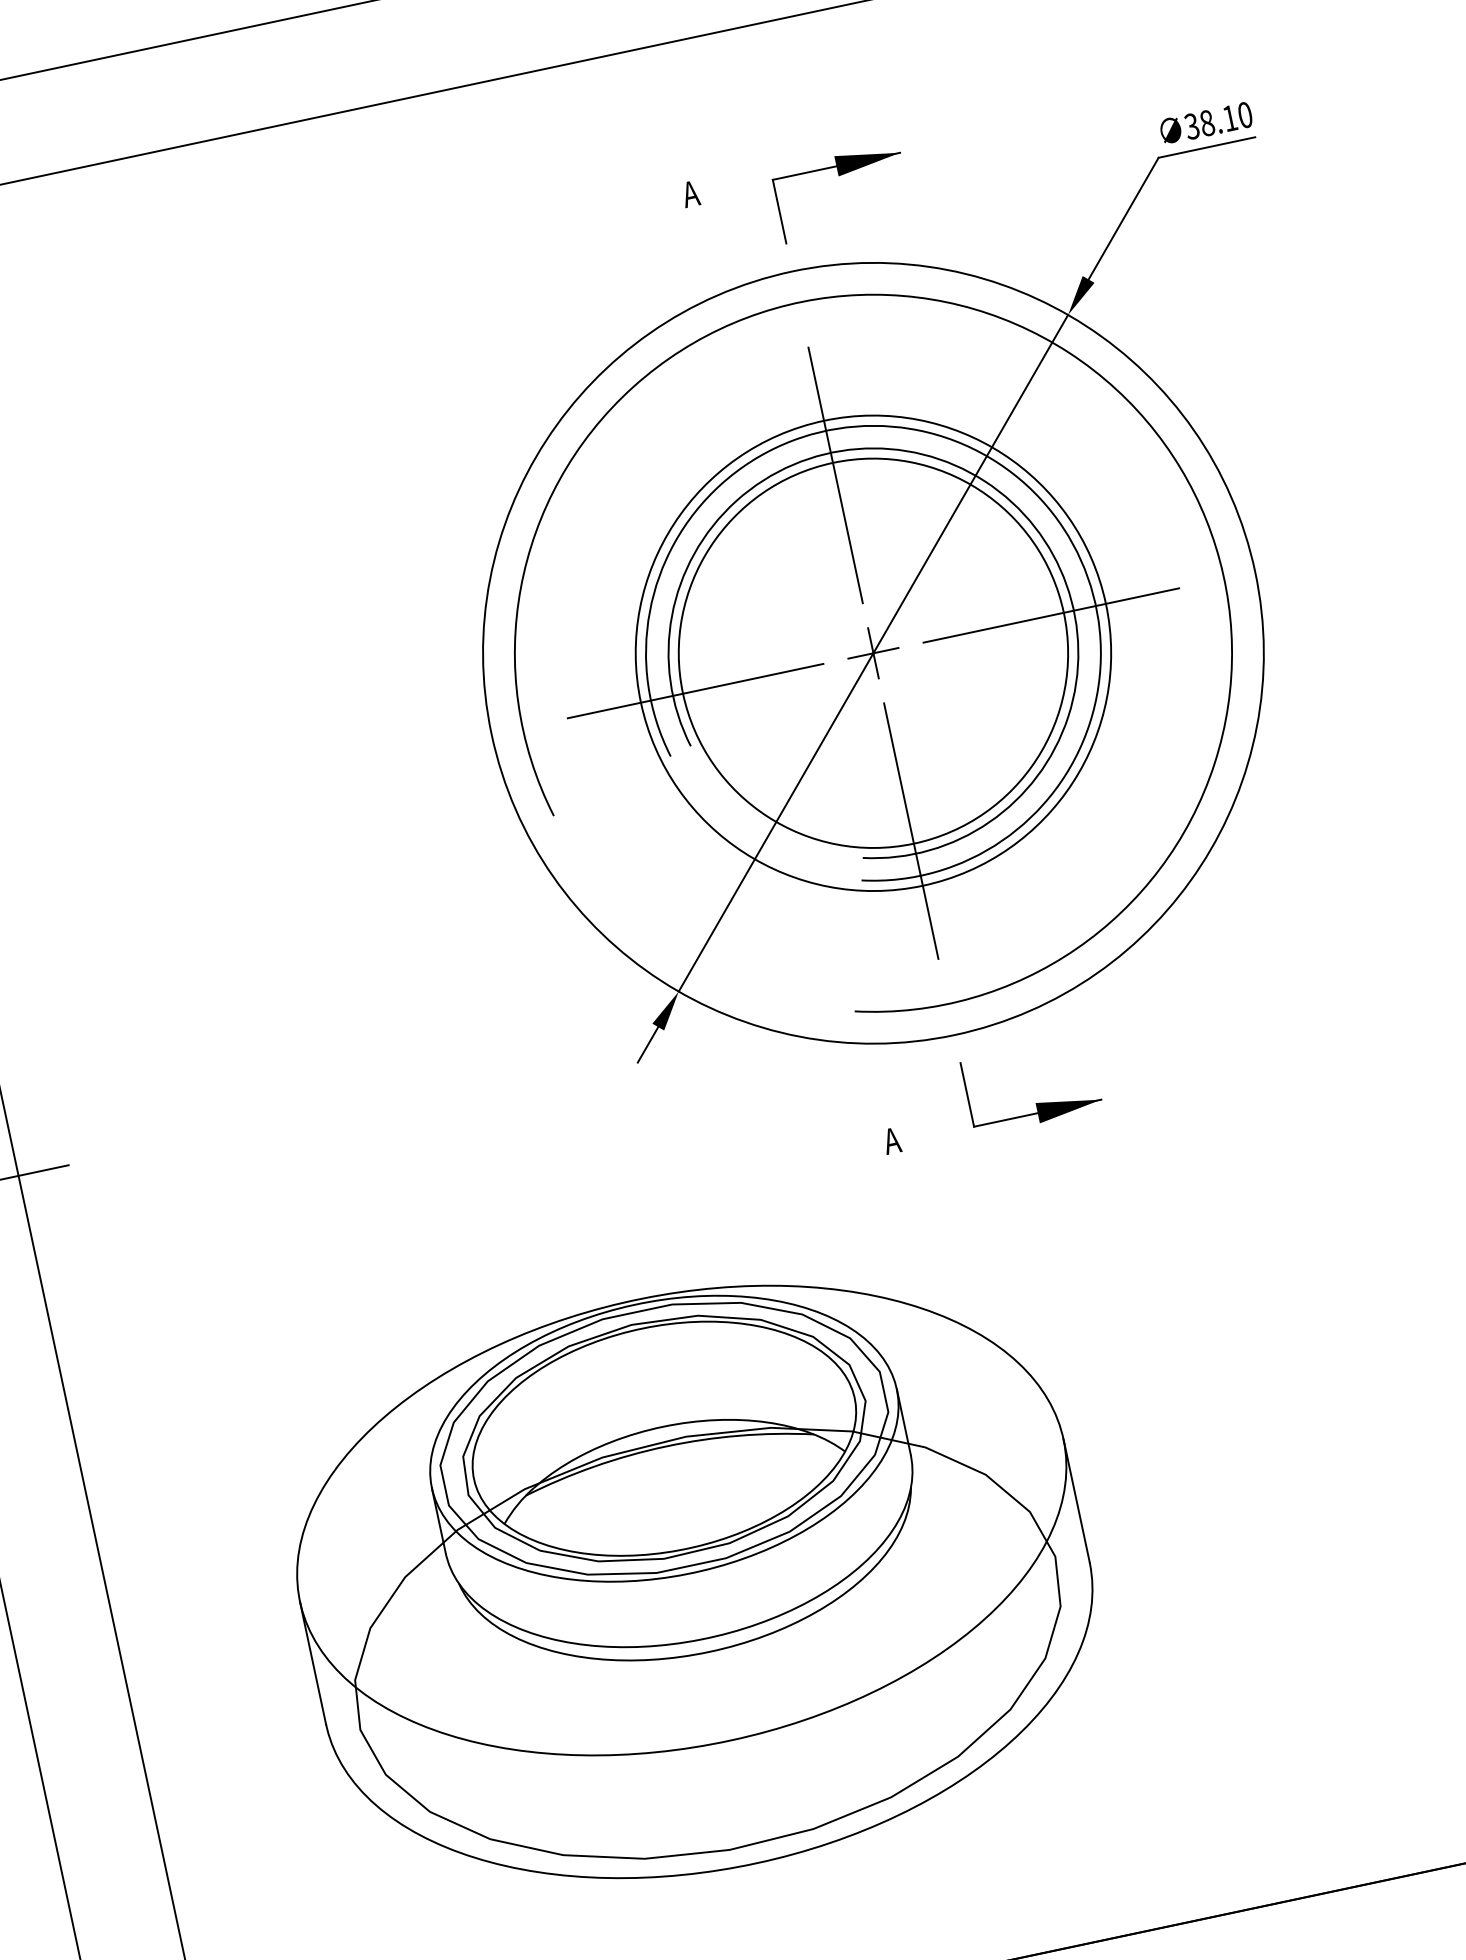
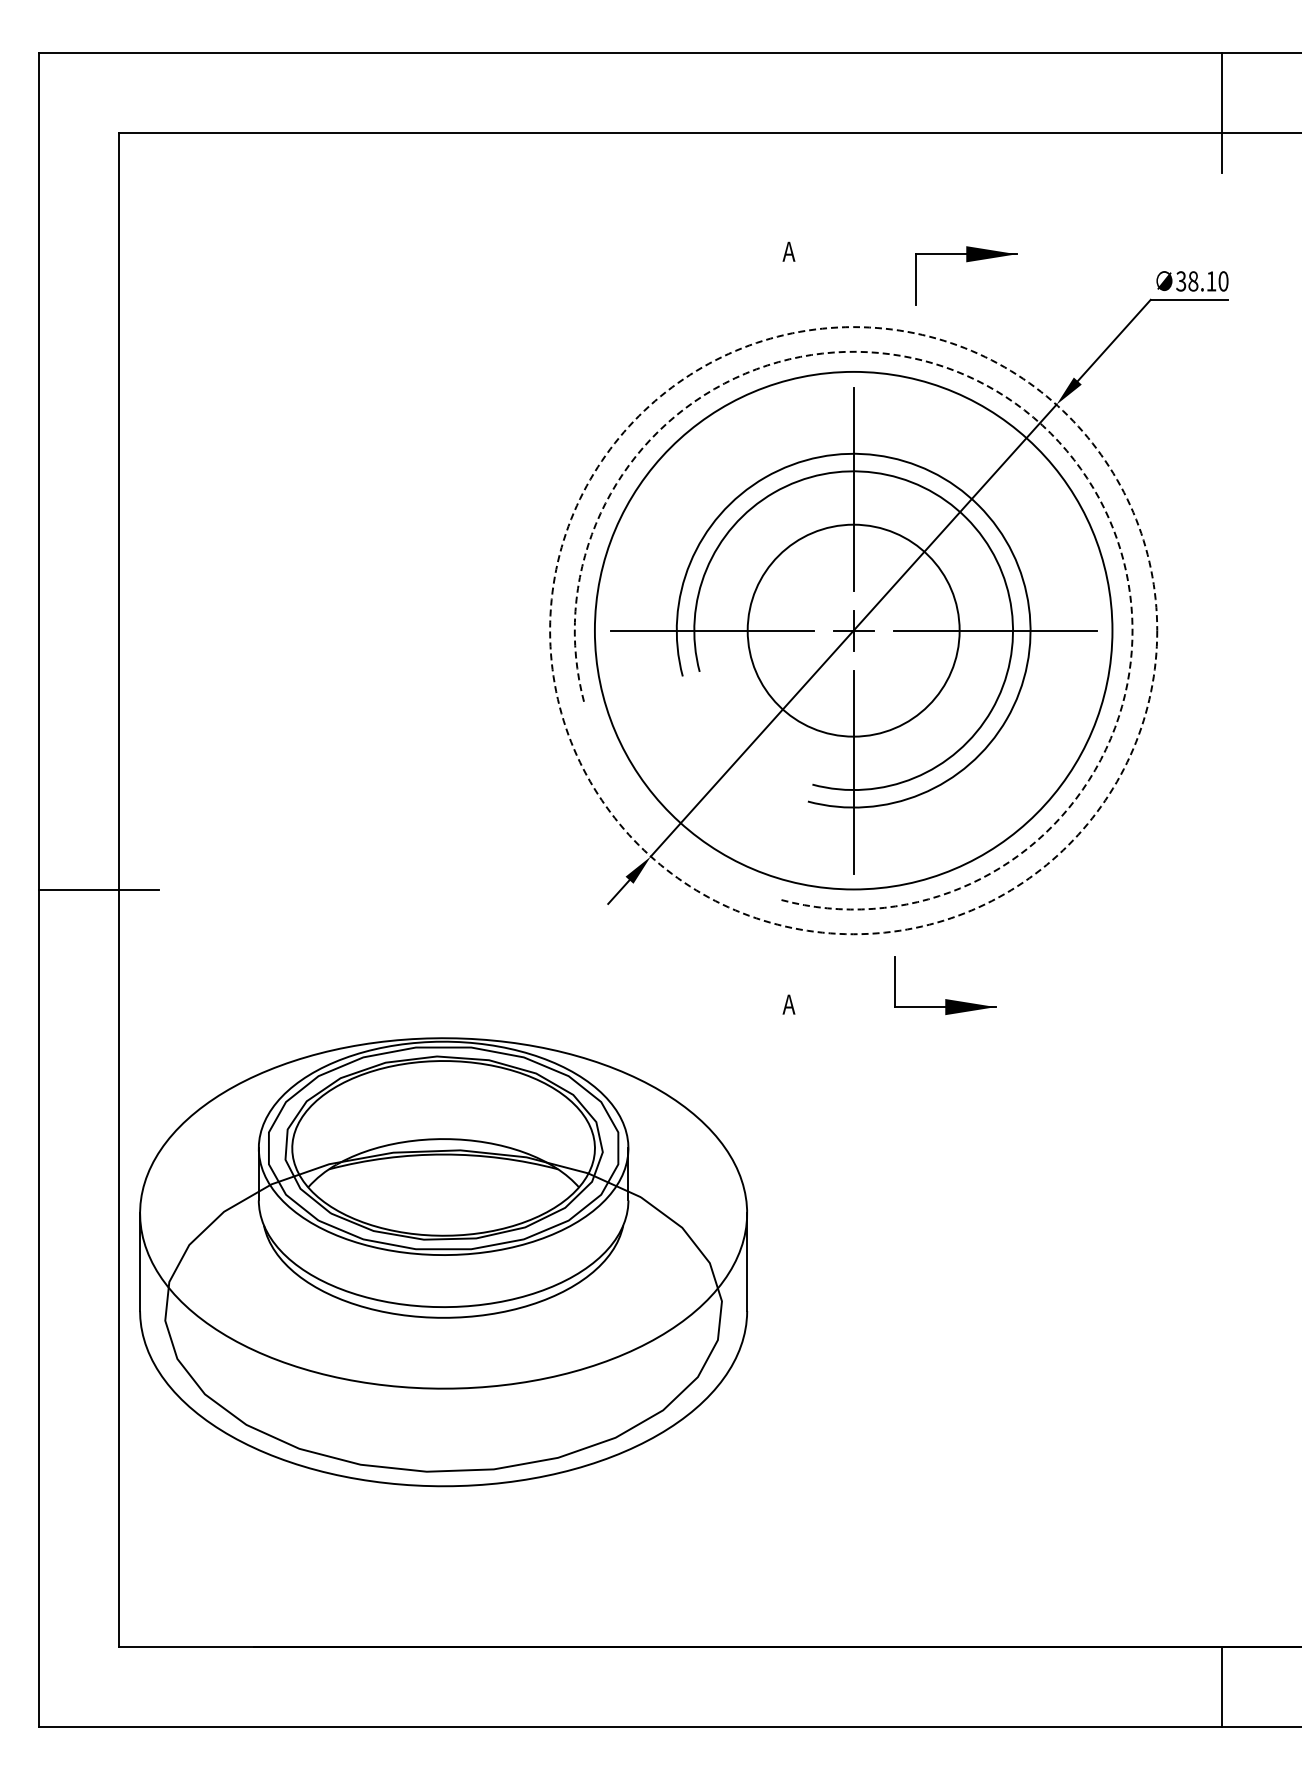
part: (838, 176) -> (966, 262), moved
arc: (1068, 352) -> (1050, 433), solid -> dashed
circle: (873, 653) -> (853, 630), size x0.7
circle: (873, 653) -> (853, 630), size x1.4
circle: (873, 653) -> (853, 630), solid -> dashed
part: (1035, 1103) -> (945, 999), moved
part: (694, 1582) -> (443, 1262), moved

